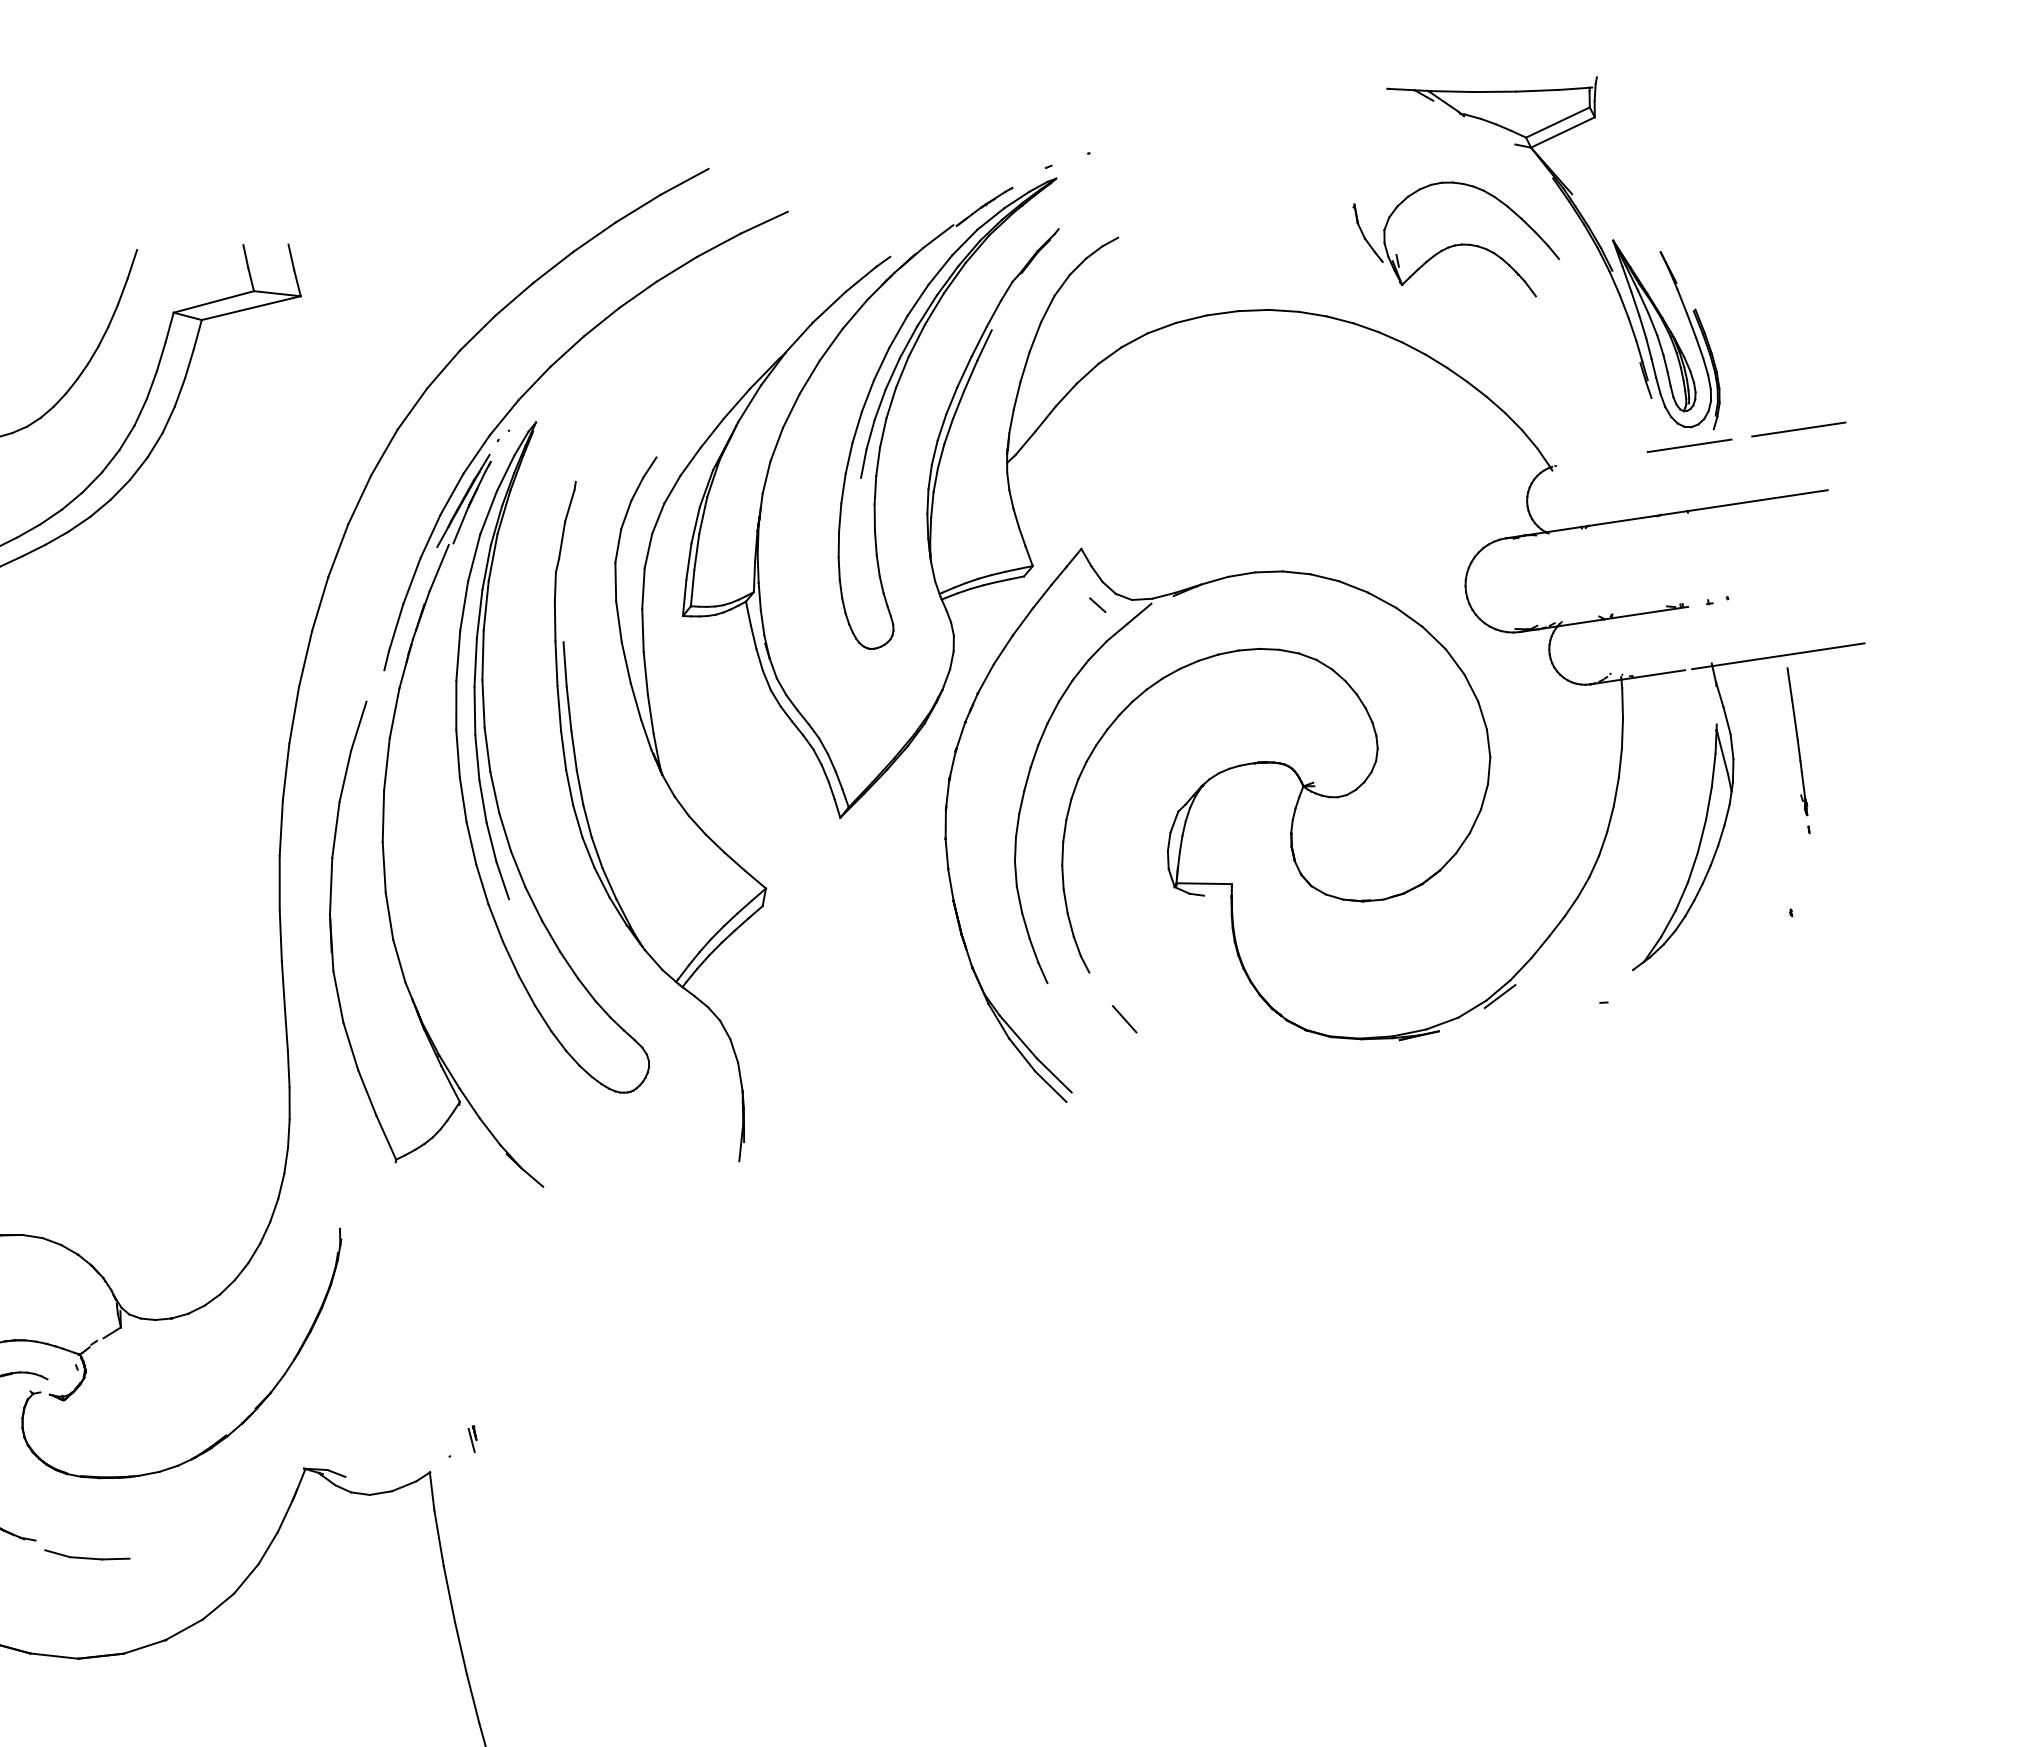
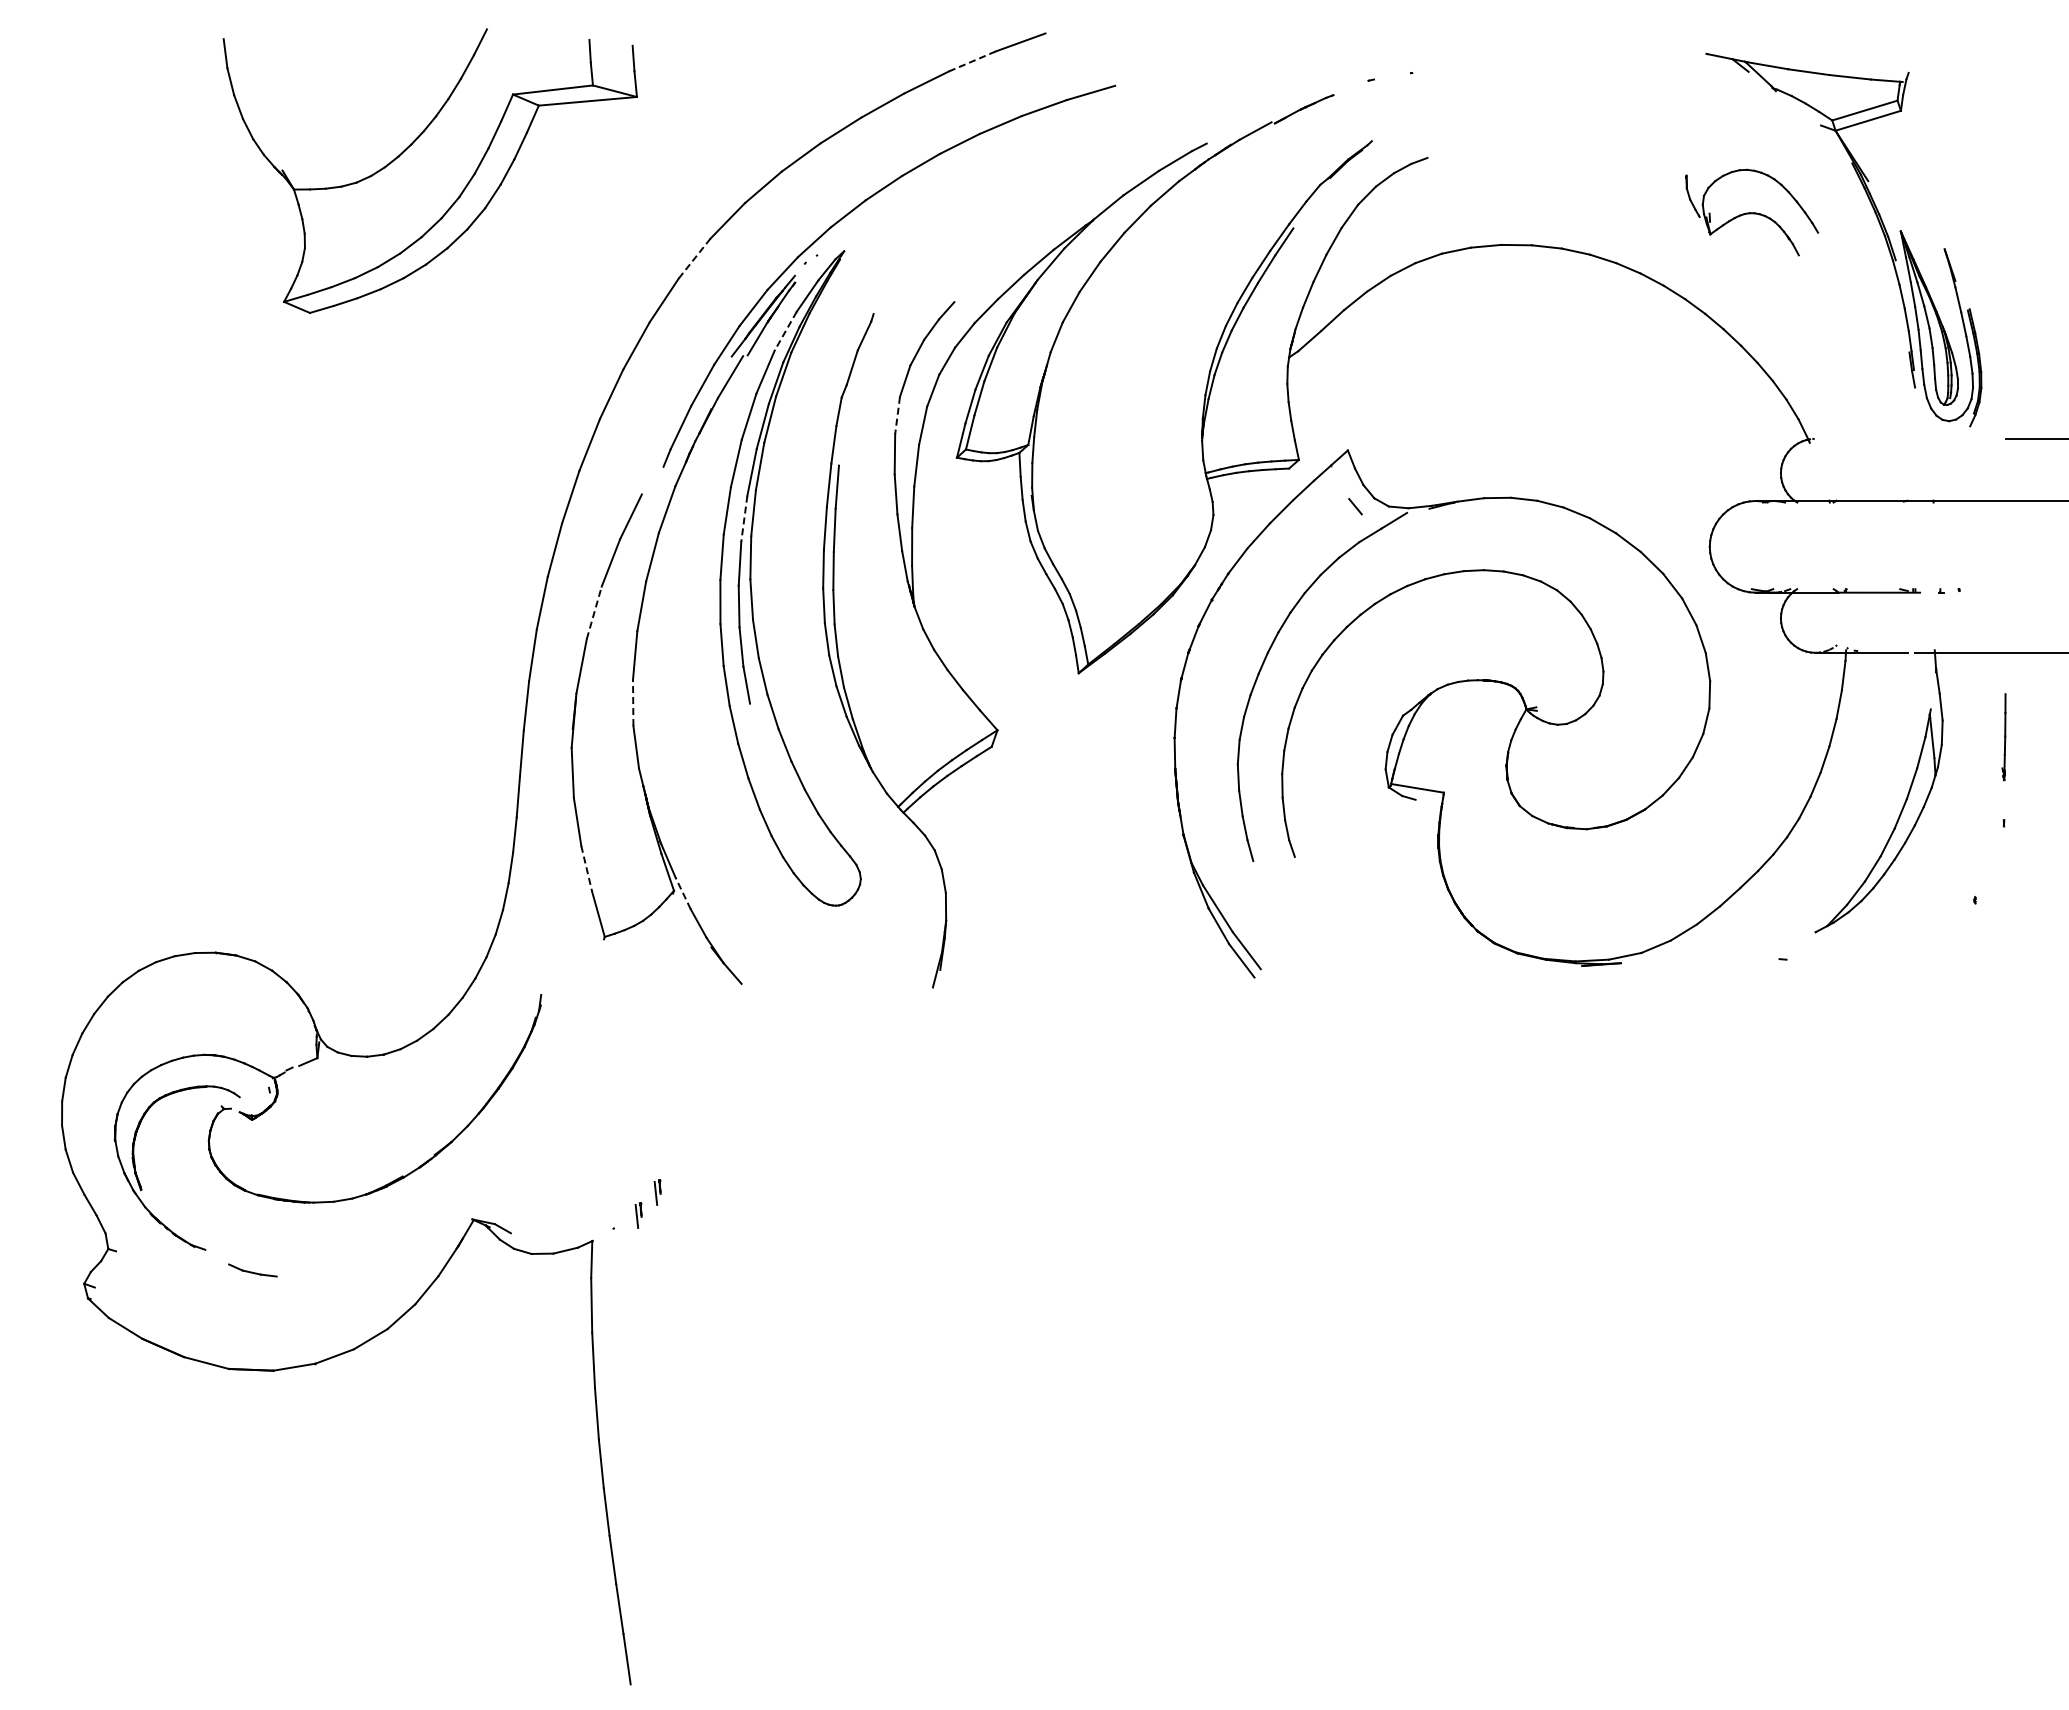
line: (638, 208) -> (972, 61), solid -> dashed
part: (1457, 244) -> (1751, 212), size x0.7
part: (894, 397) -> (1190, 278), removed
line: (1689, 445) -> (1944, 438), removed
line: (384, 452) -> (694, 258), solid -> dashed
line: (488, 513) -> (785, 331), solid -> dashed
line: (615, 582) -> (897, 415), solid -> dashed
line: (475, 711) -> (744, 519), solid -> dashed
part: (1795, 741) -> (2003, 736), size x0.6
line: (336, 829) -> (594, 612), solid -> dashed
line: (389, 915) -> (633, 702), solid -> dashed
line: (1500, 996) -> (1684, 938), removed
line: (1124, 1019) -> (1321, 906), removed
line: (367, 1092) -> (586, 868), solid -> dashed
line: (468, 1102) -> (682, 892), solid -> dashed
part: (489, 1412) -> (657, 1192), added
part: (87, 1554) -> (252, 1270), size x0.6

